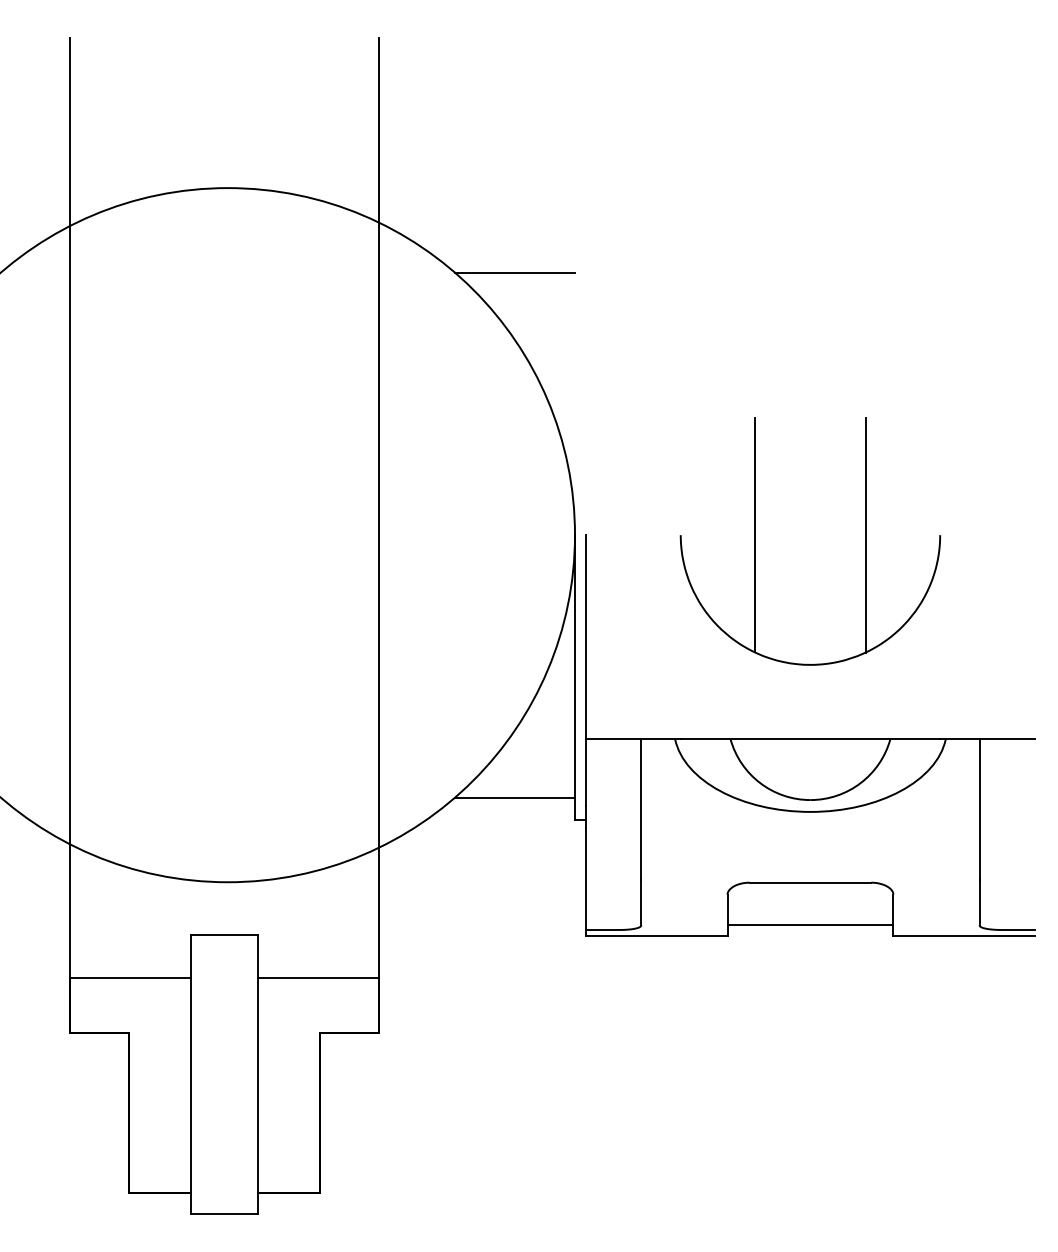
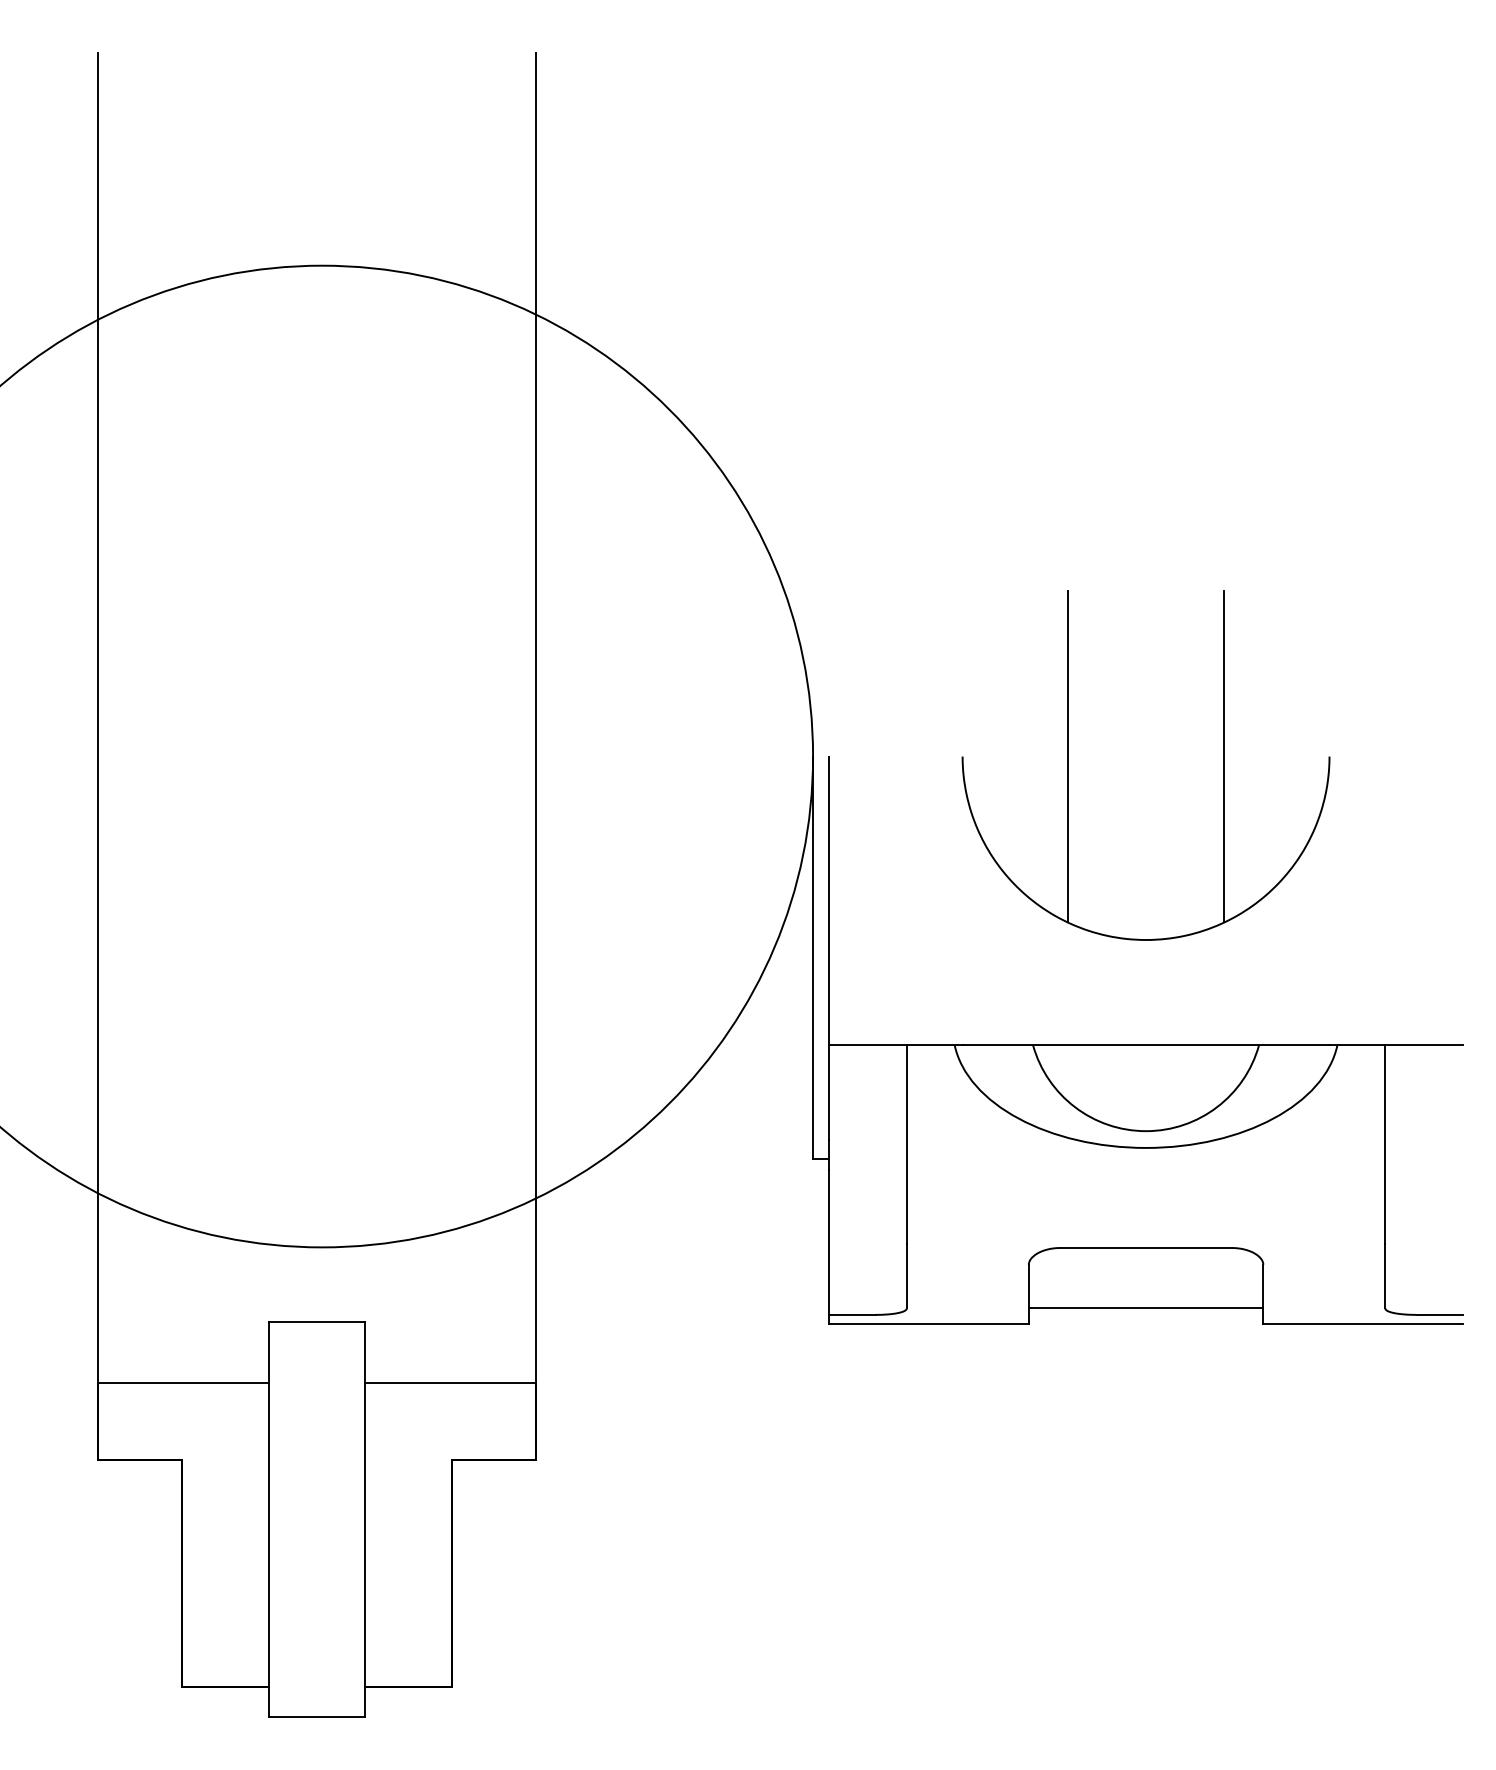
line: (515, 272) -> (728, 385), removed
line: (515, 797) -> (728, 1127), removed

